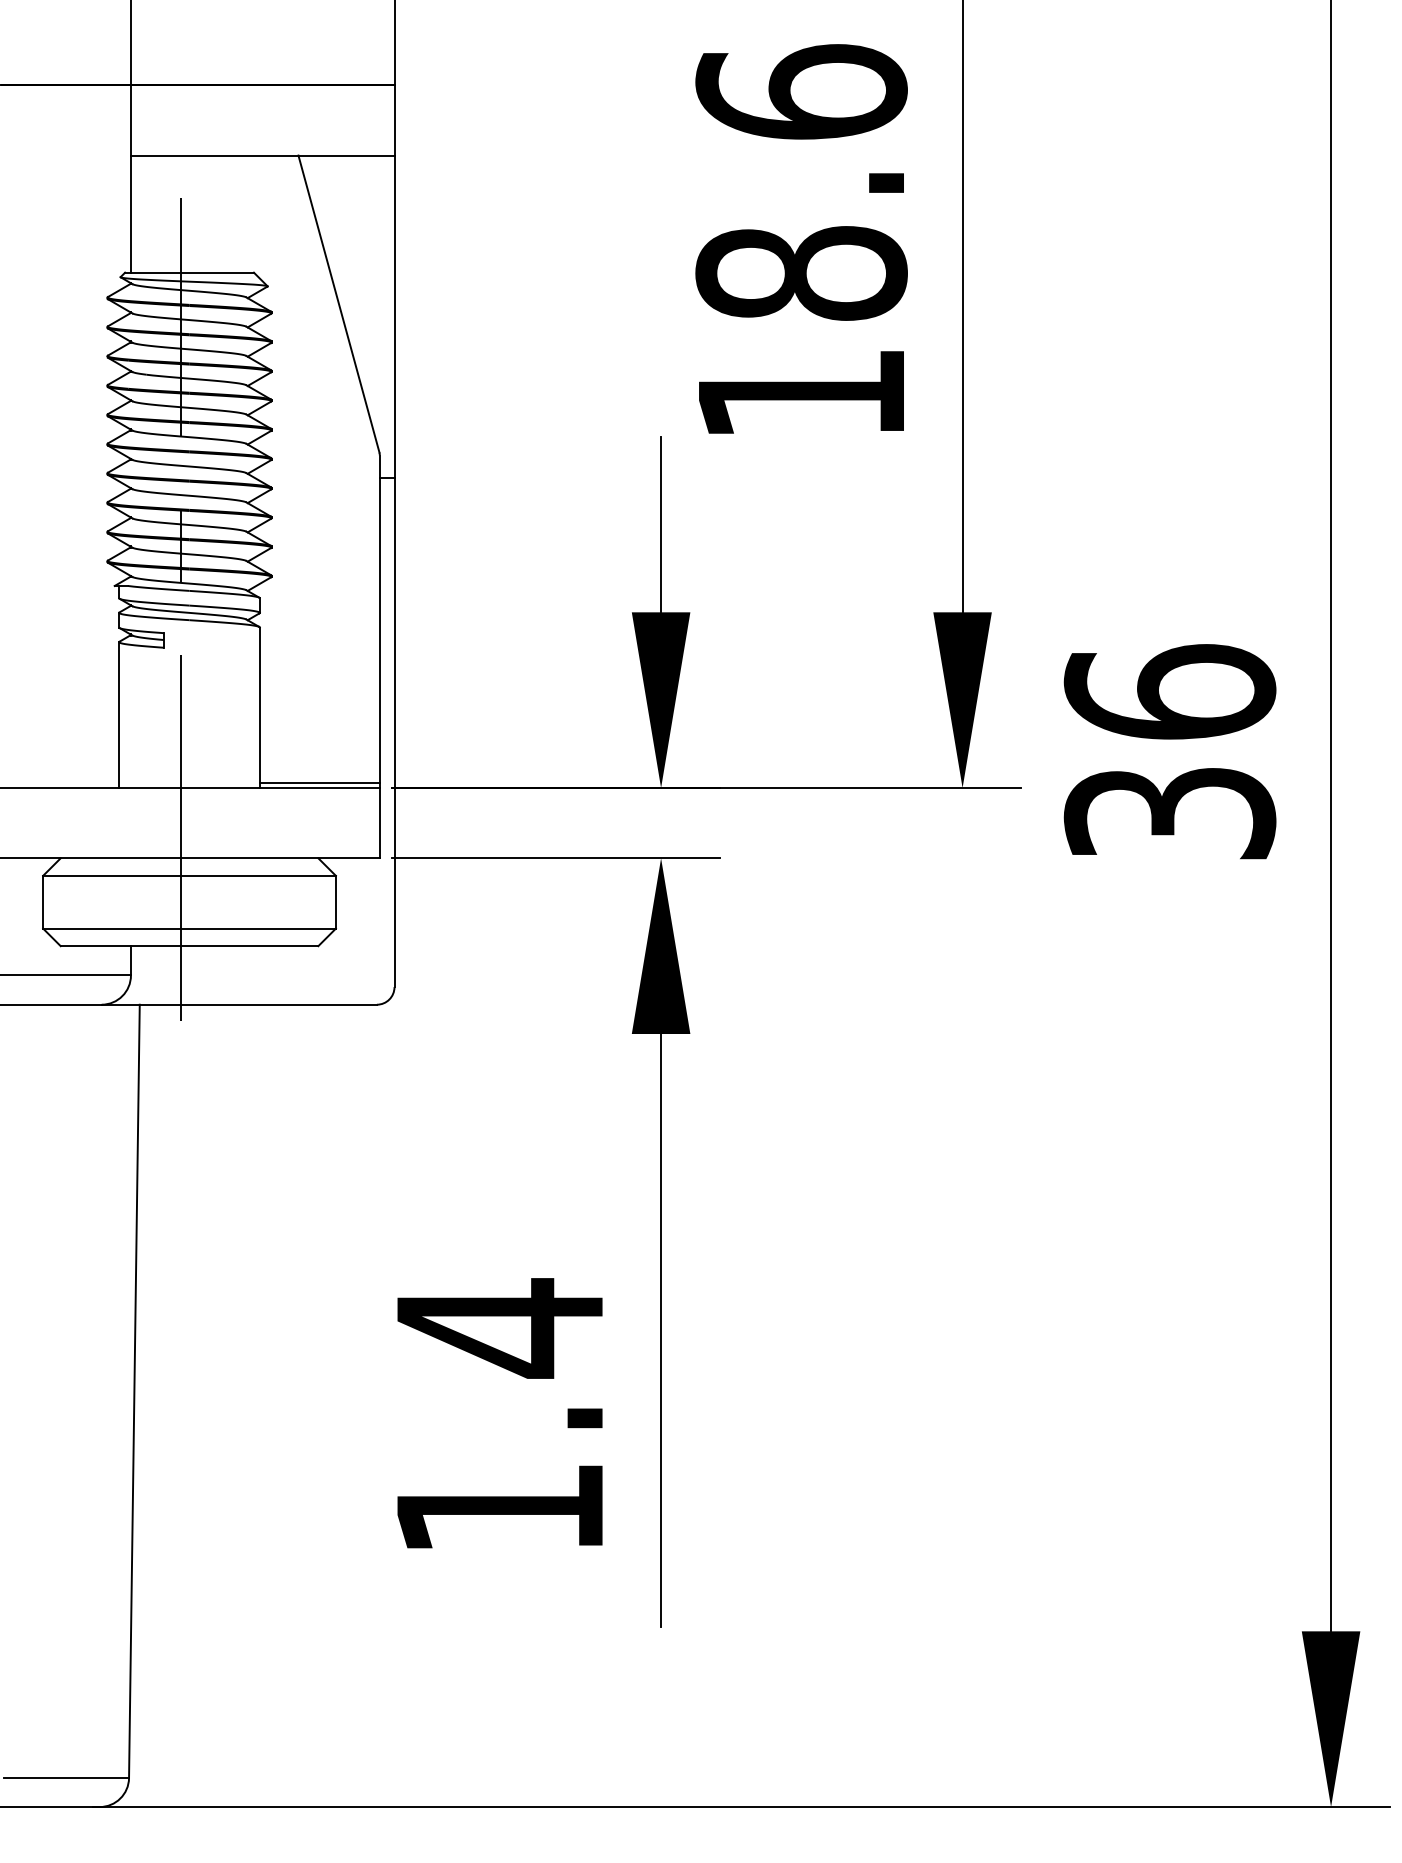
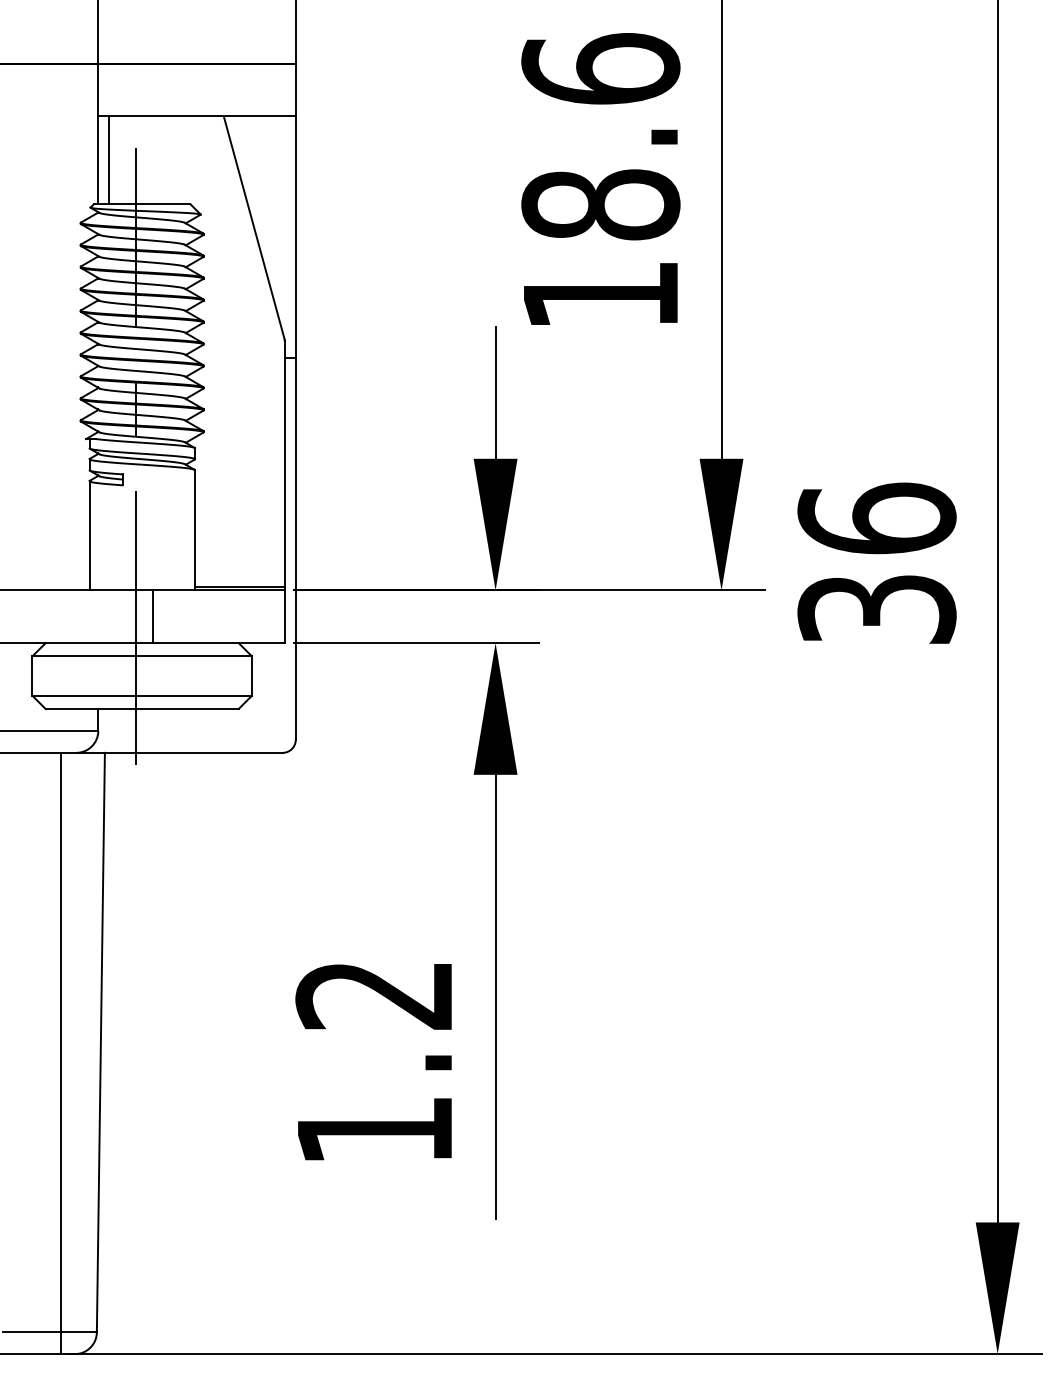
line: (145, 214) -> (109, 160), added
line: (204, 822) -> (153, 616), added
text: (498, 1328) -> (373, 995), 1.4 -> 1.2
line: (81, 1405) -> (61, 1053), added

